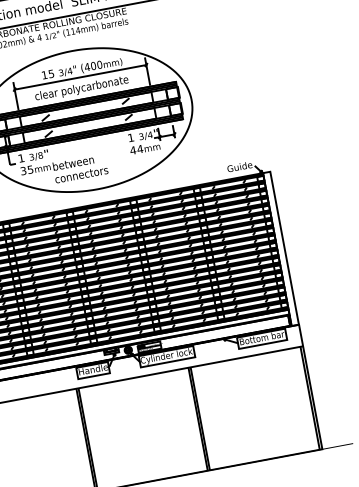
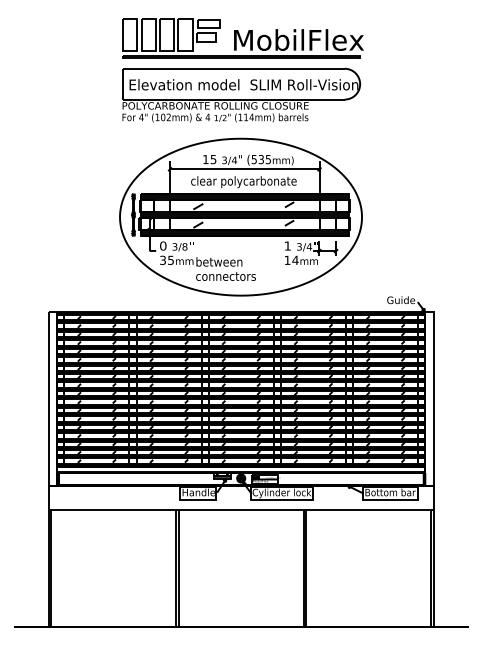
text: (93, 65) -> (261, 159), (400 -> (535
text: (133, 149) -> (287, 259), 44 -> 14
text: (21, 157) -> (163, 245), 1 -> 0

